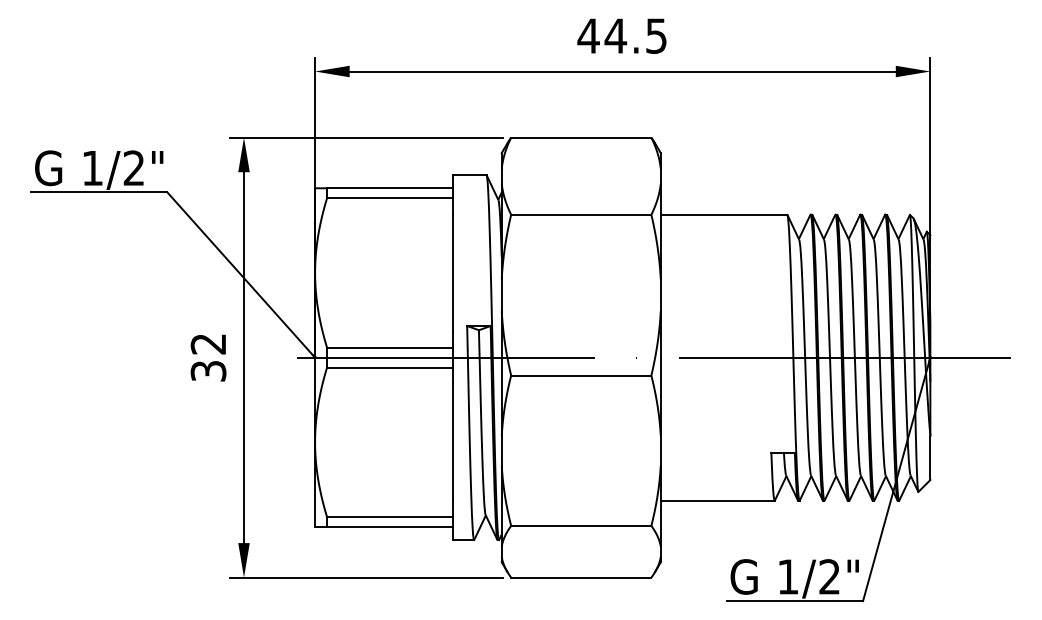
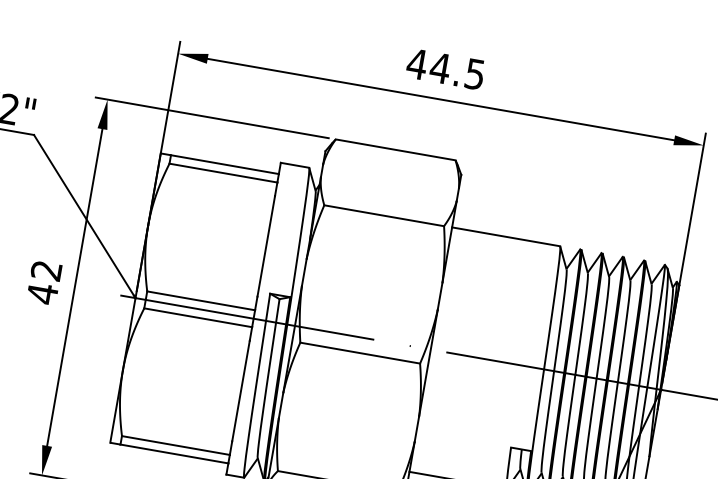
text: (208, 371) -> (42, 294), 32 -> 42

